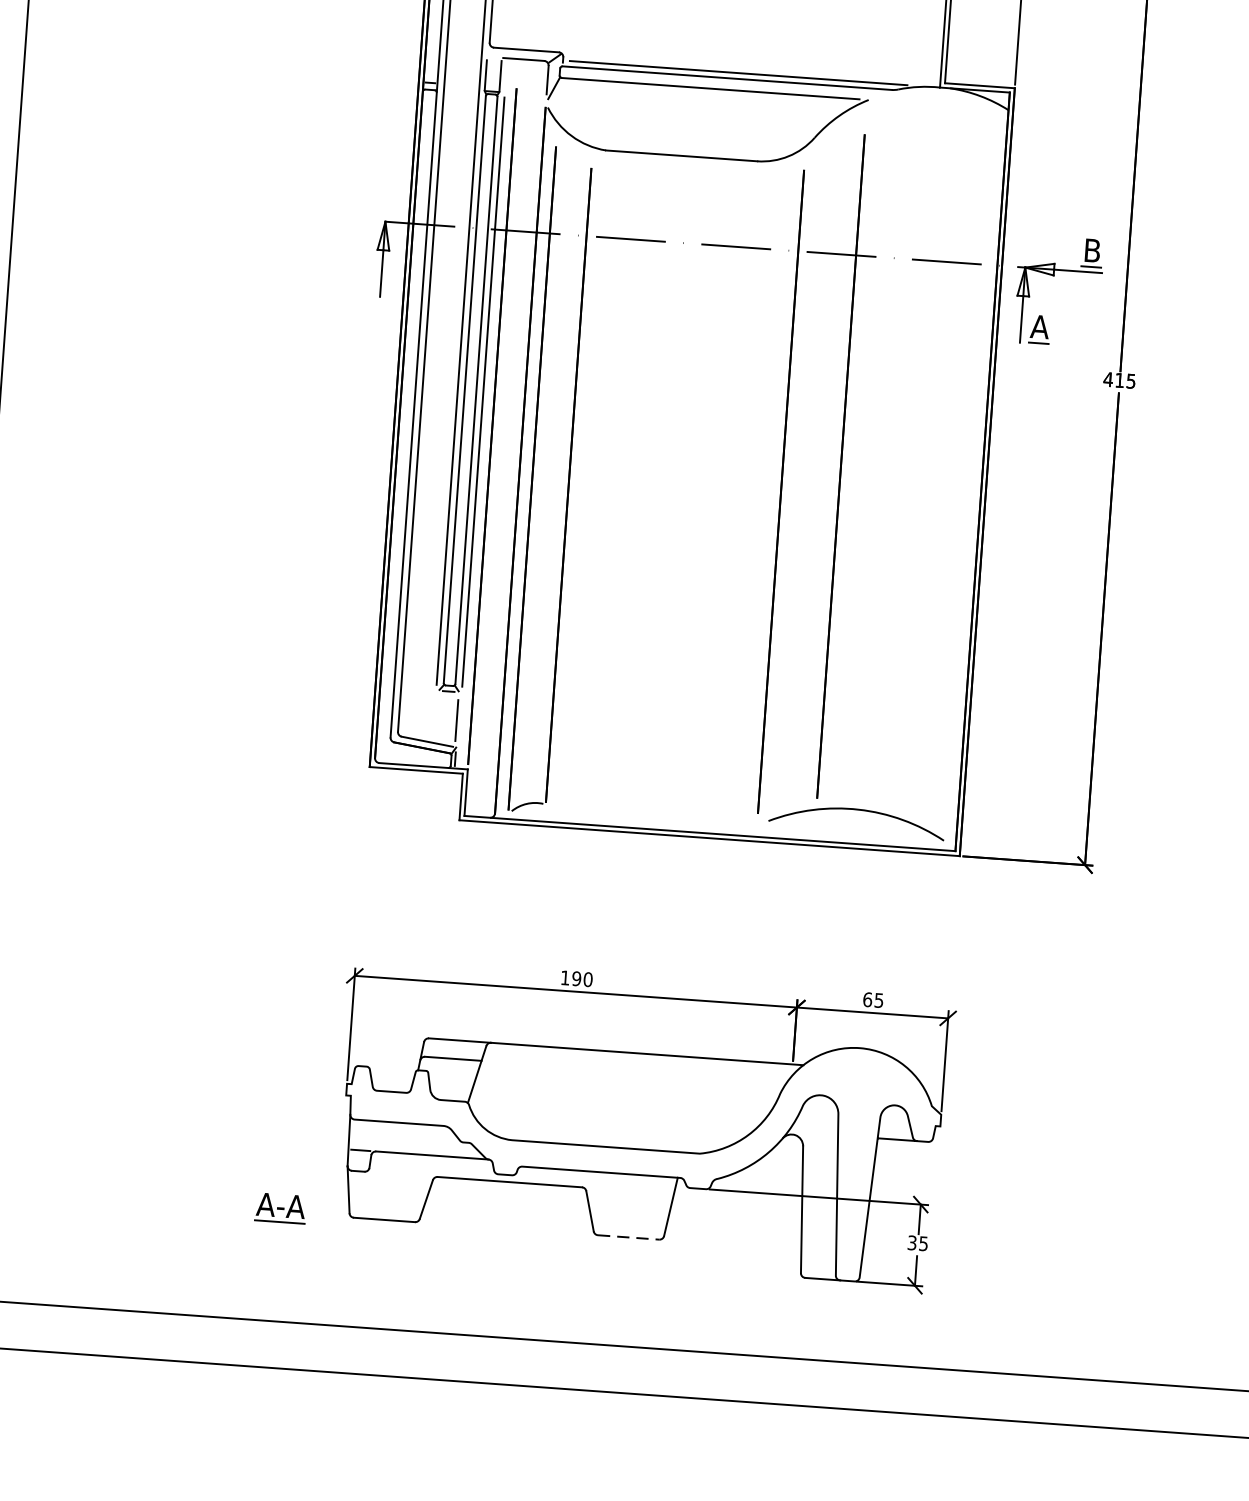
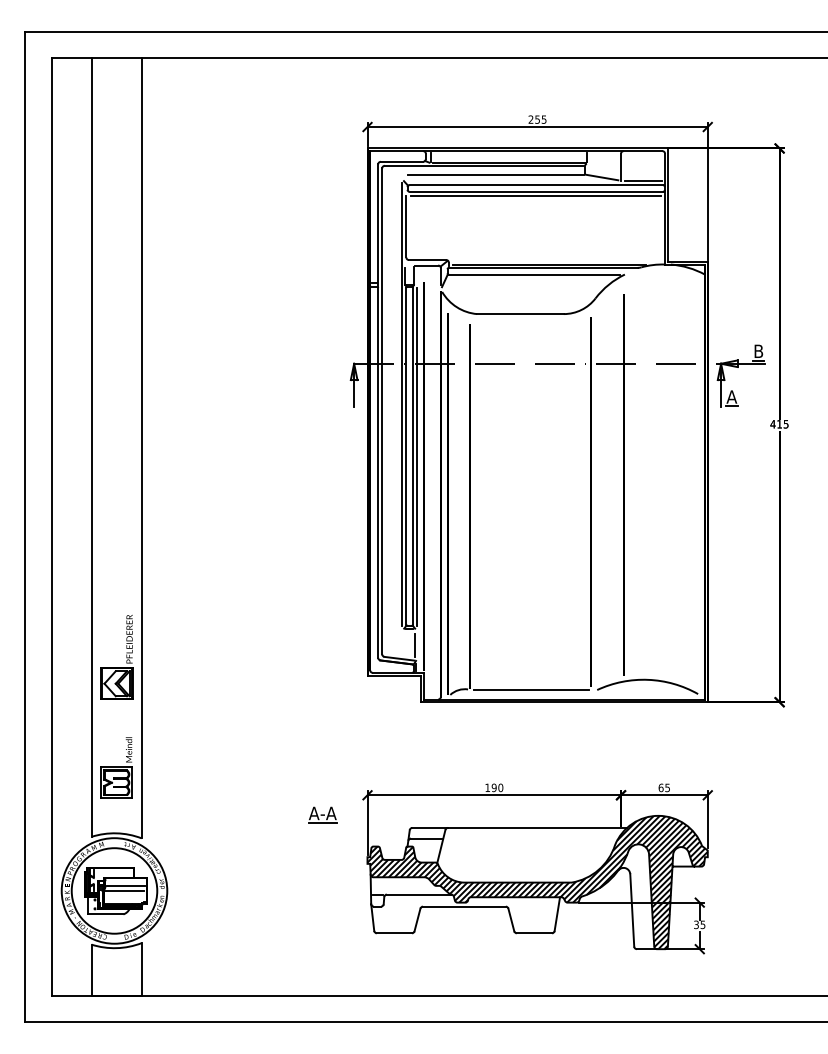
line: (653, 811) -> (531, 689), added
hatch: (640, 1149) -> (537, 882), added
part: (280, 1207) -> (322, 814), moved
line: (628, 1237) -> (534, 933), dashed -> solid

